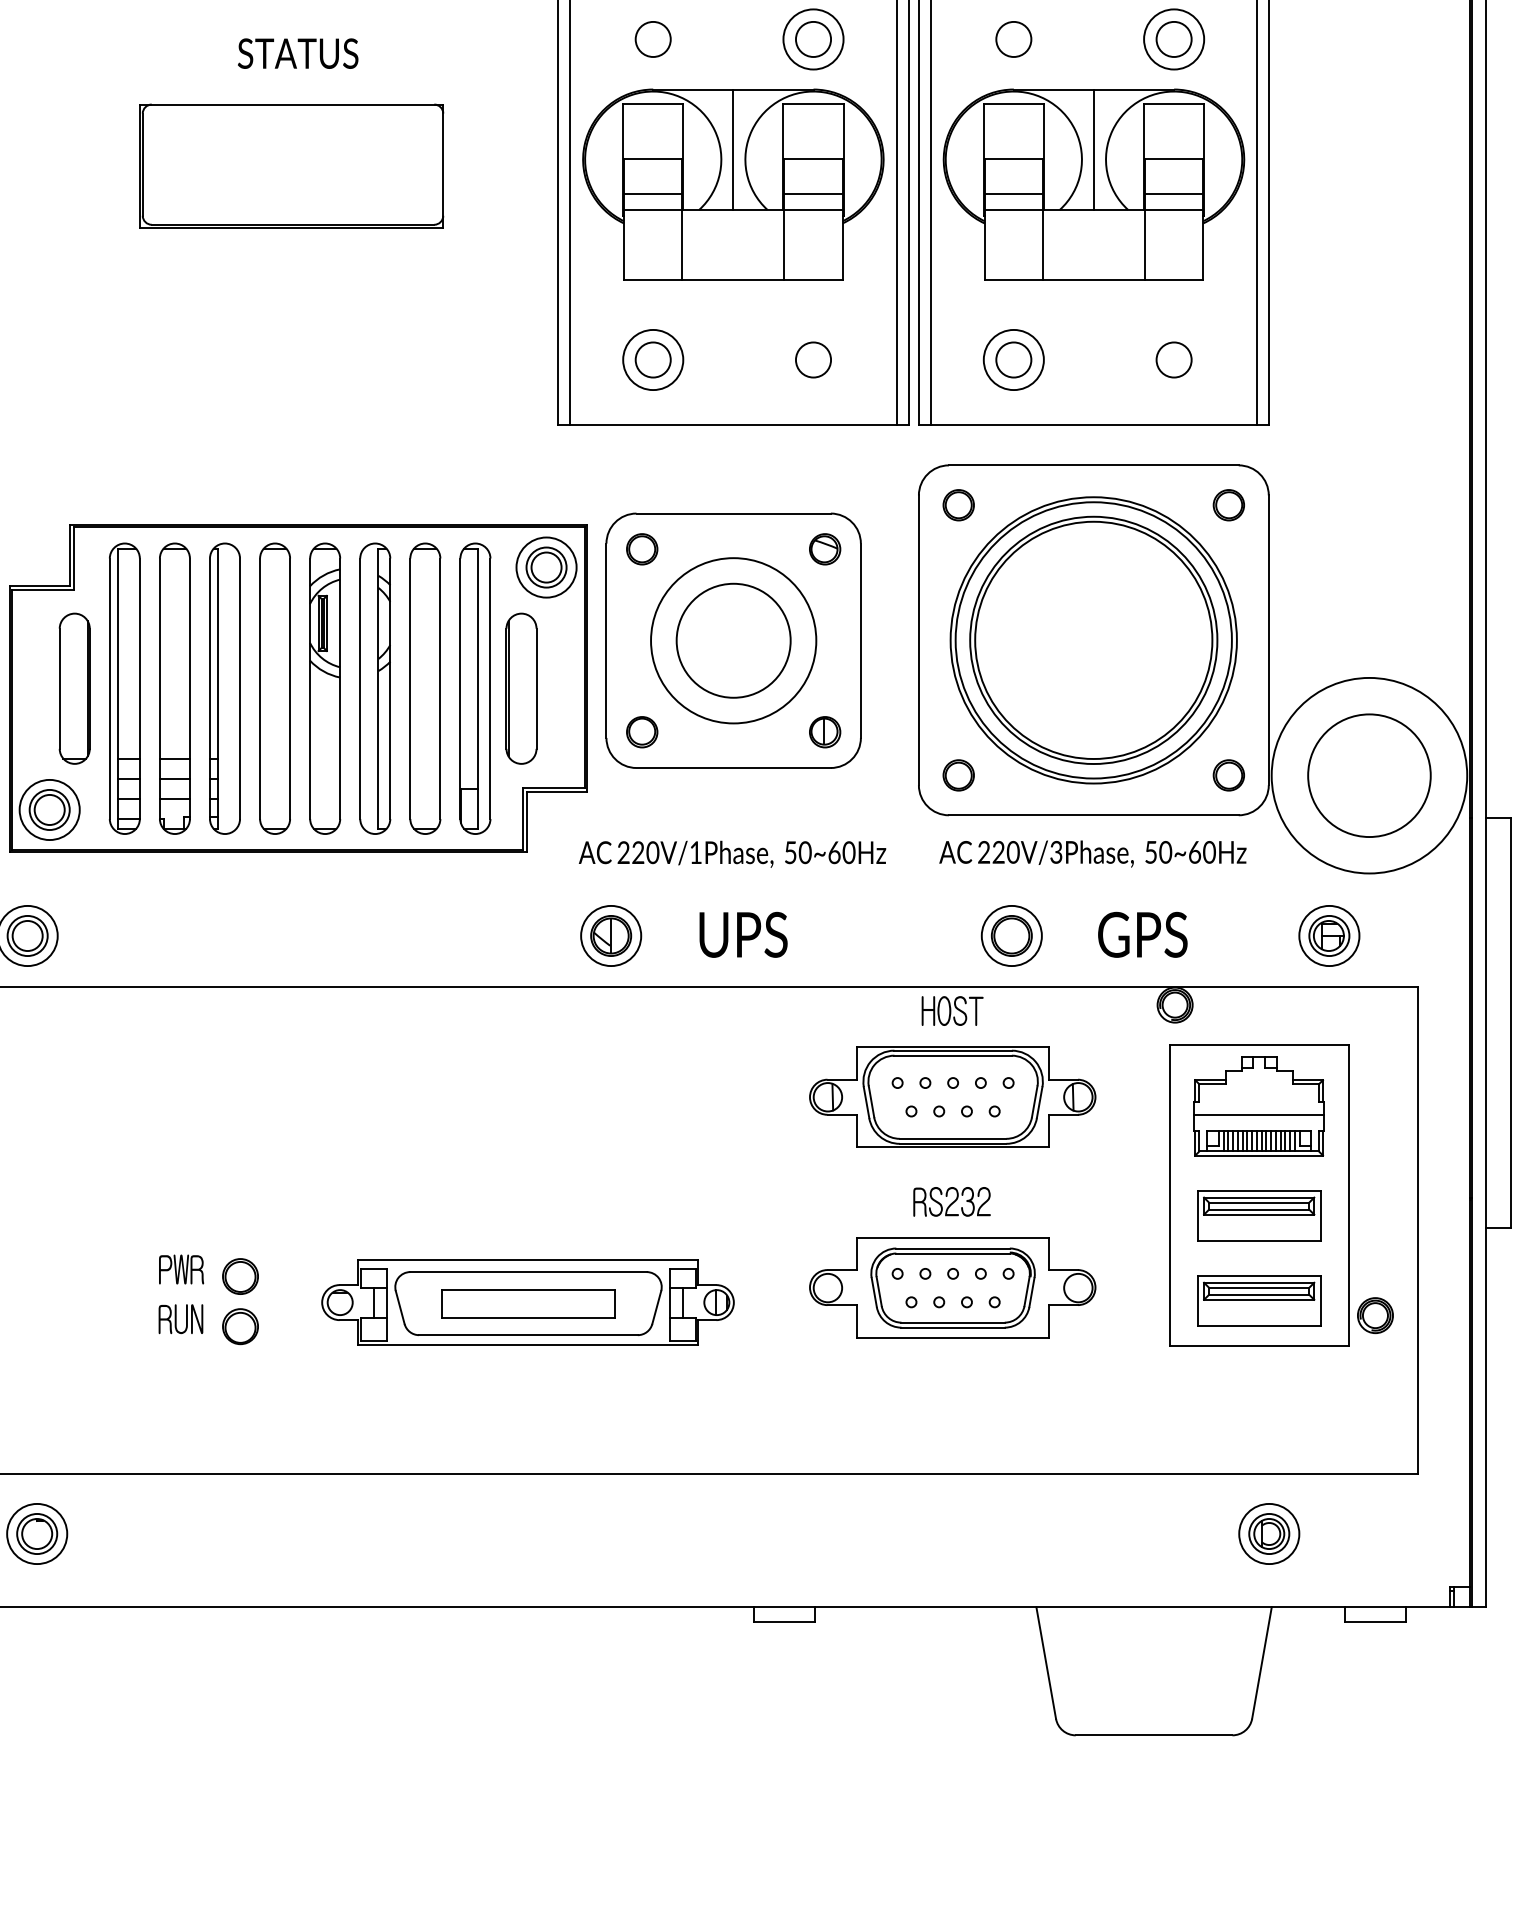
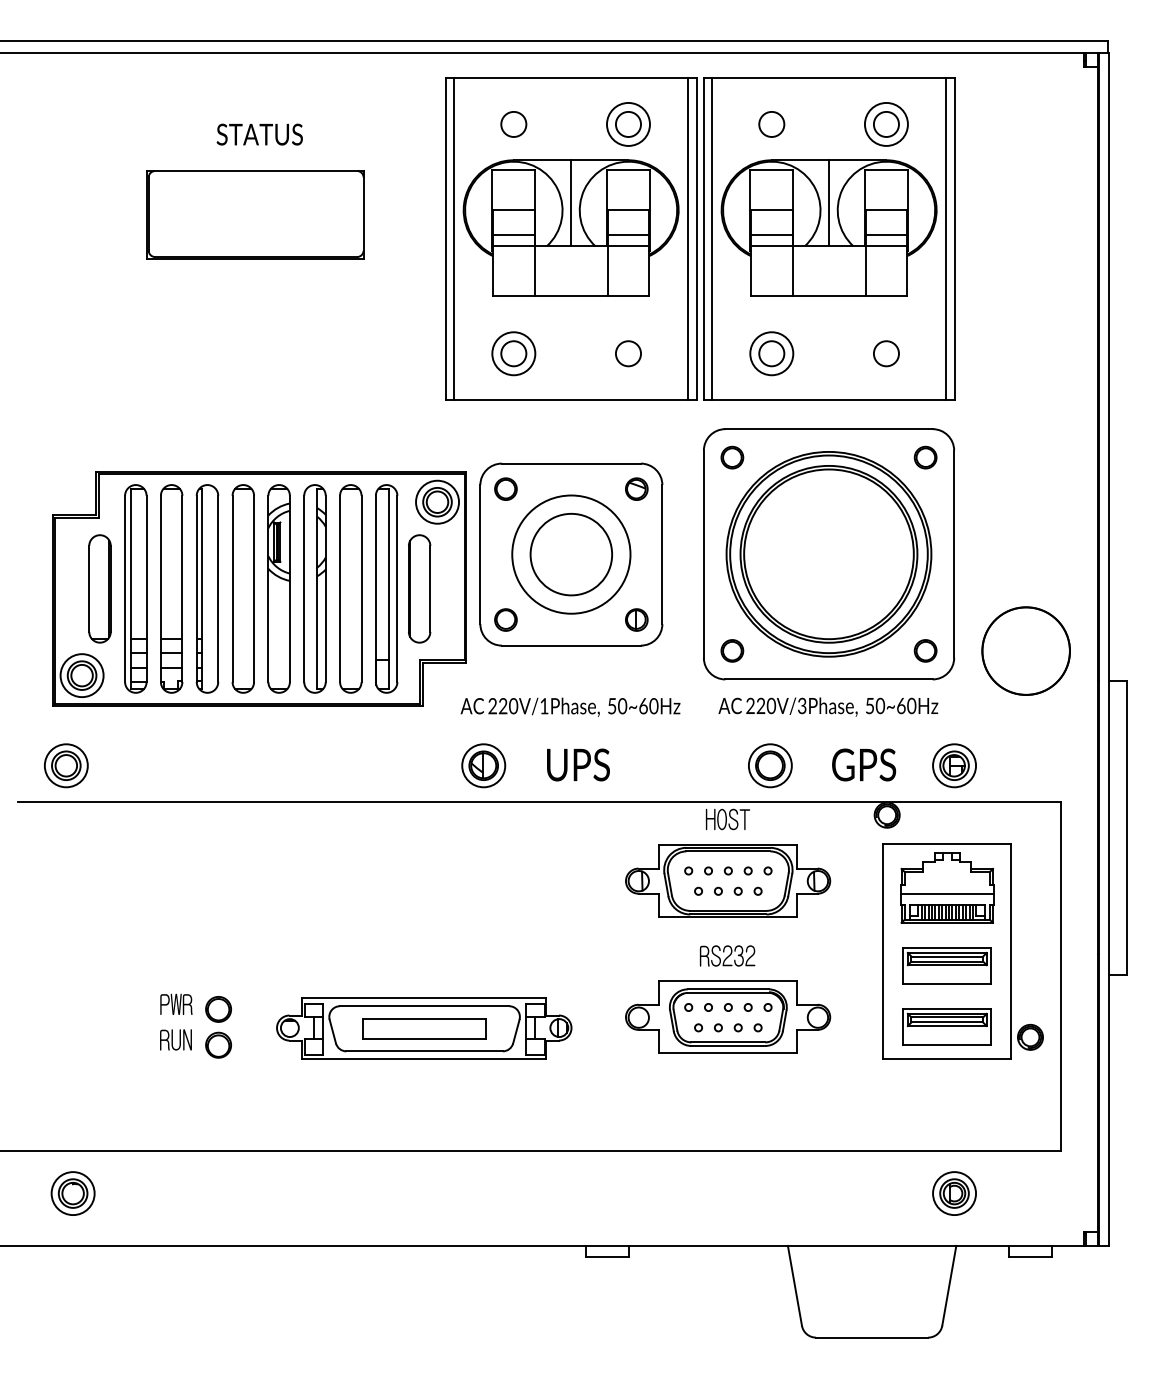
circle: (1368, 774) -> (1025, 650), size x0.62
part: (1329, 935) -> (954, 765), moved

